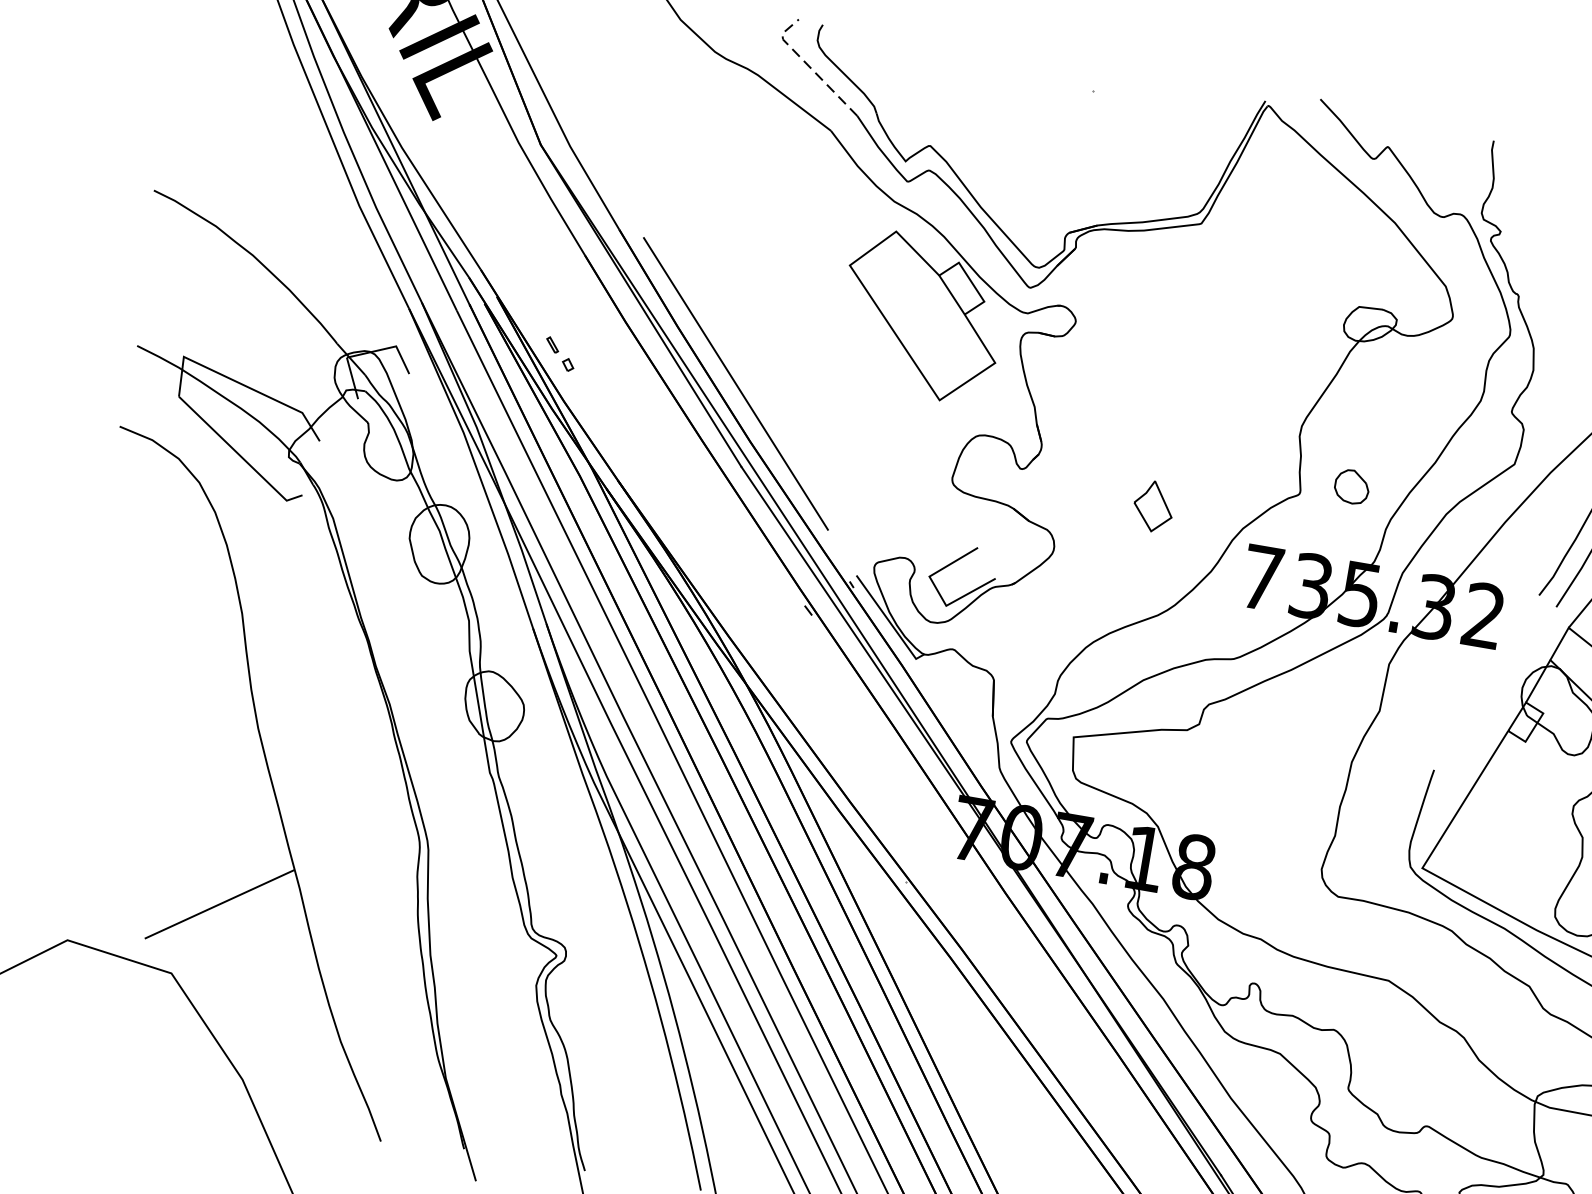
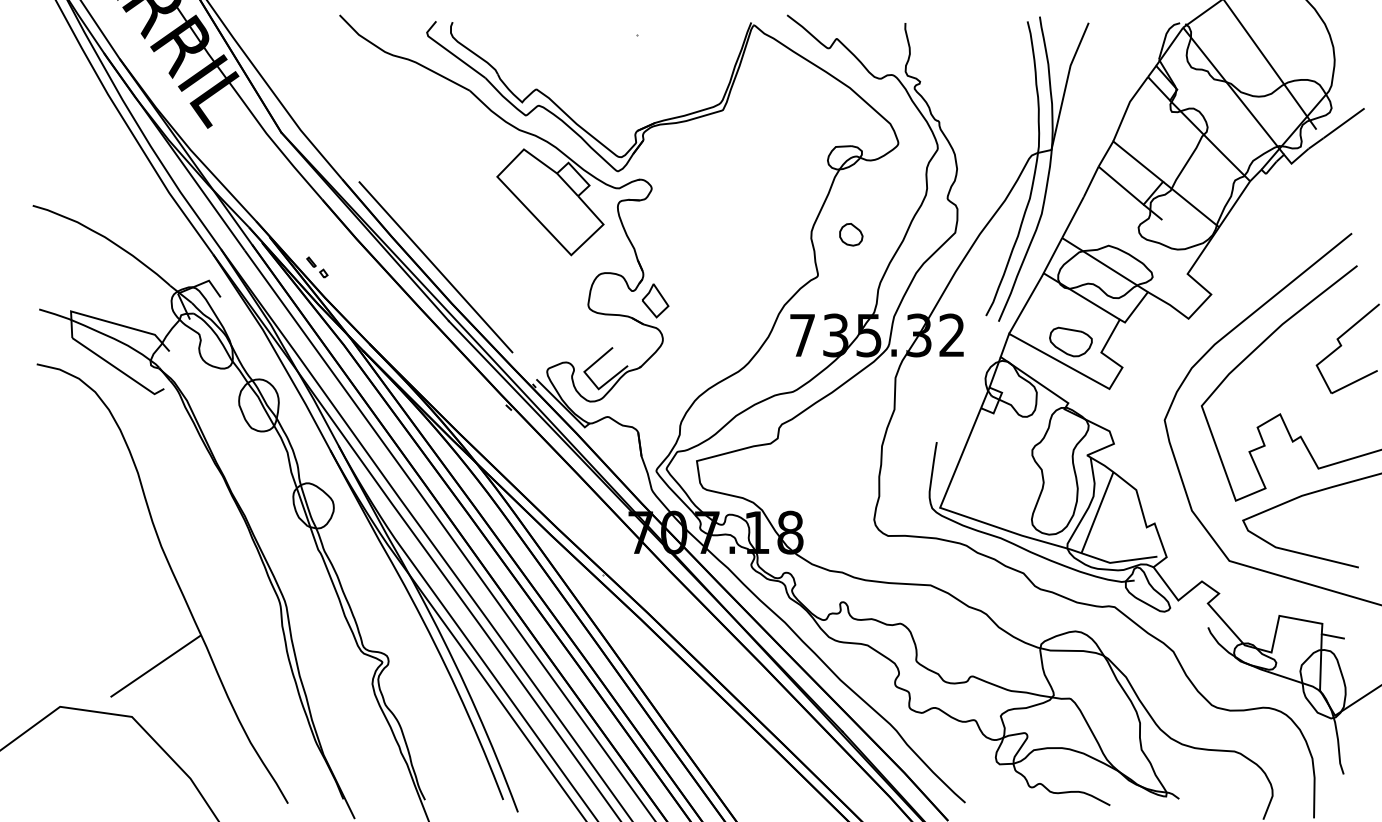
line: (809, 65) -> (448, 50), dashed -> solid
part: (1352, 486) -> (851, 234), moved
part: (1153, 506) -> (655, 300), moved

